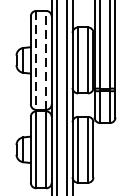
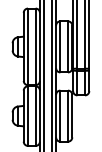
line: (45, 59) -> (35, 46), dashed -> solid
line: (36, 61) -> (28, 47), dashed -> solid

